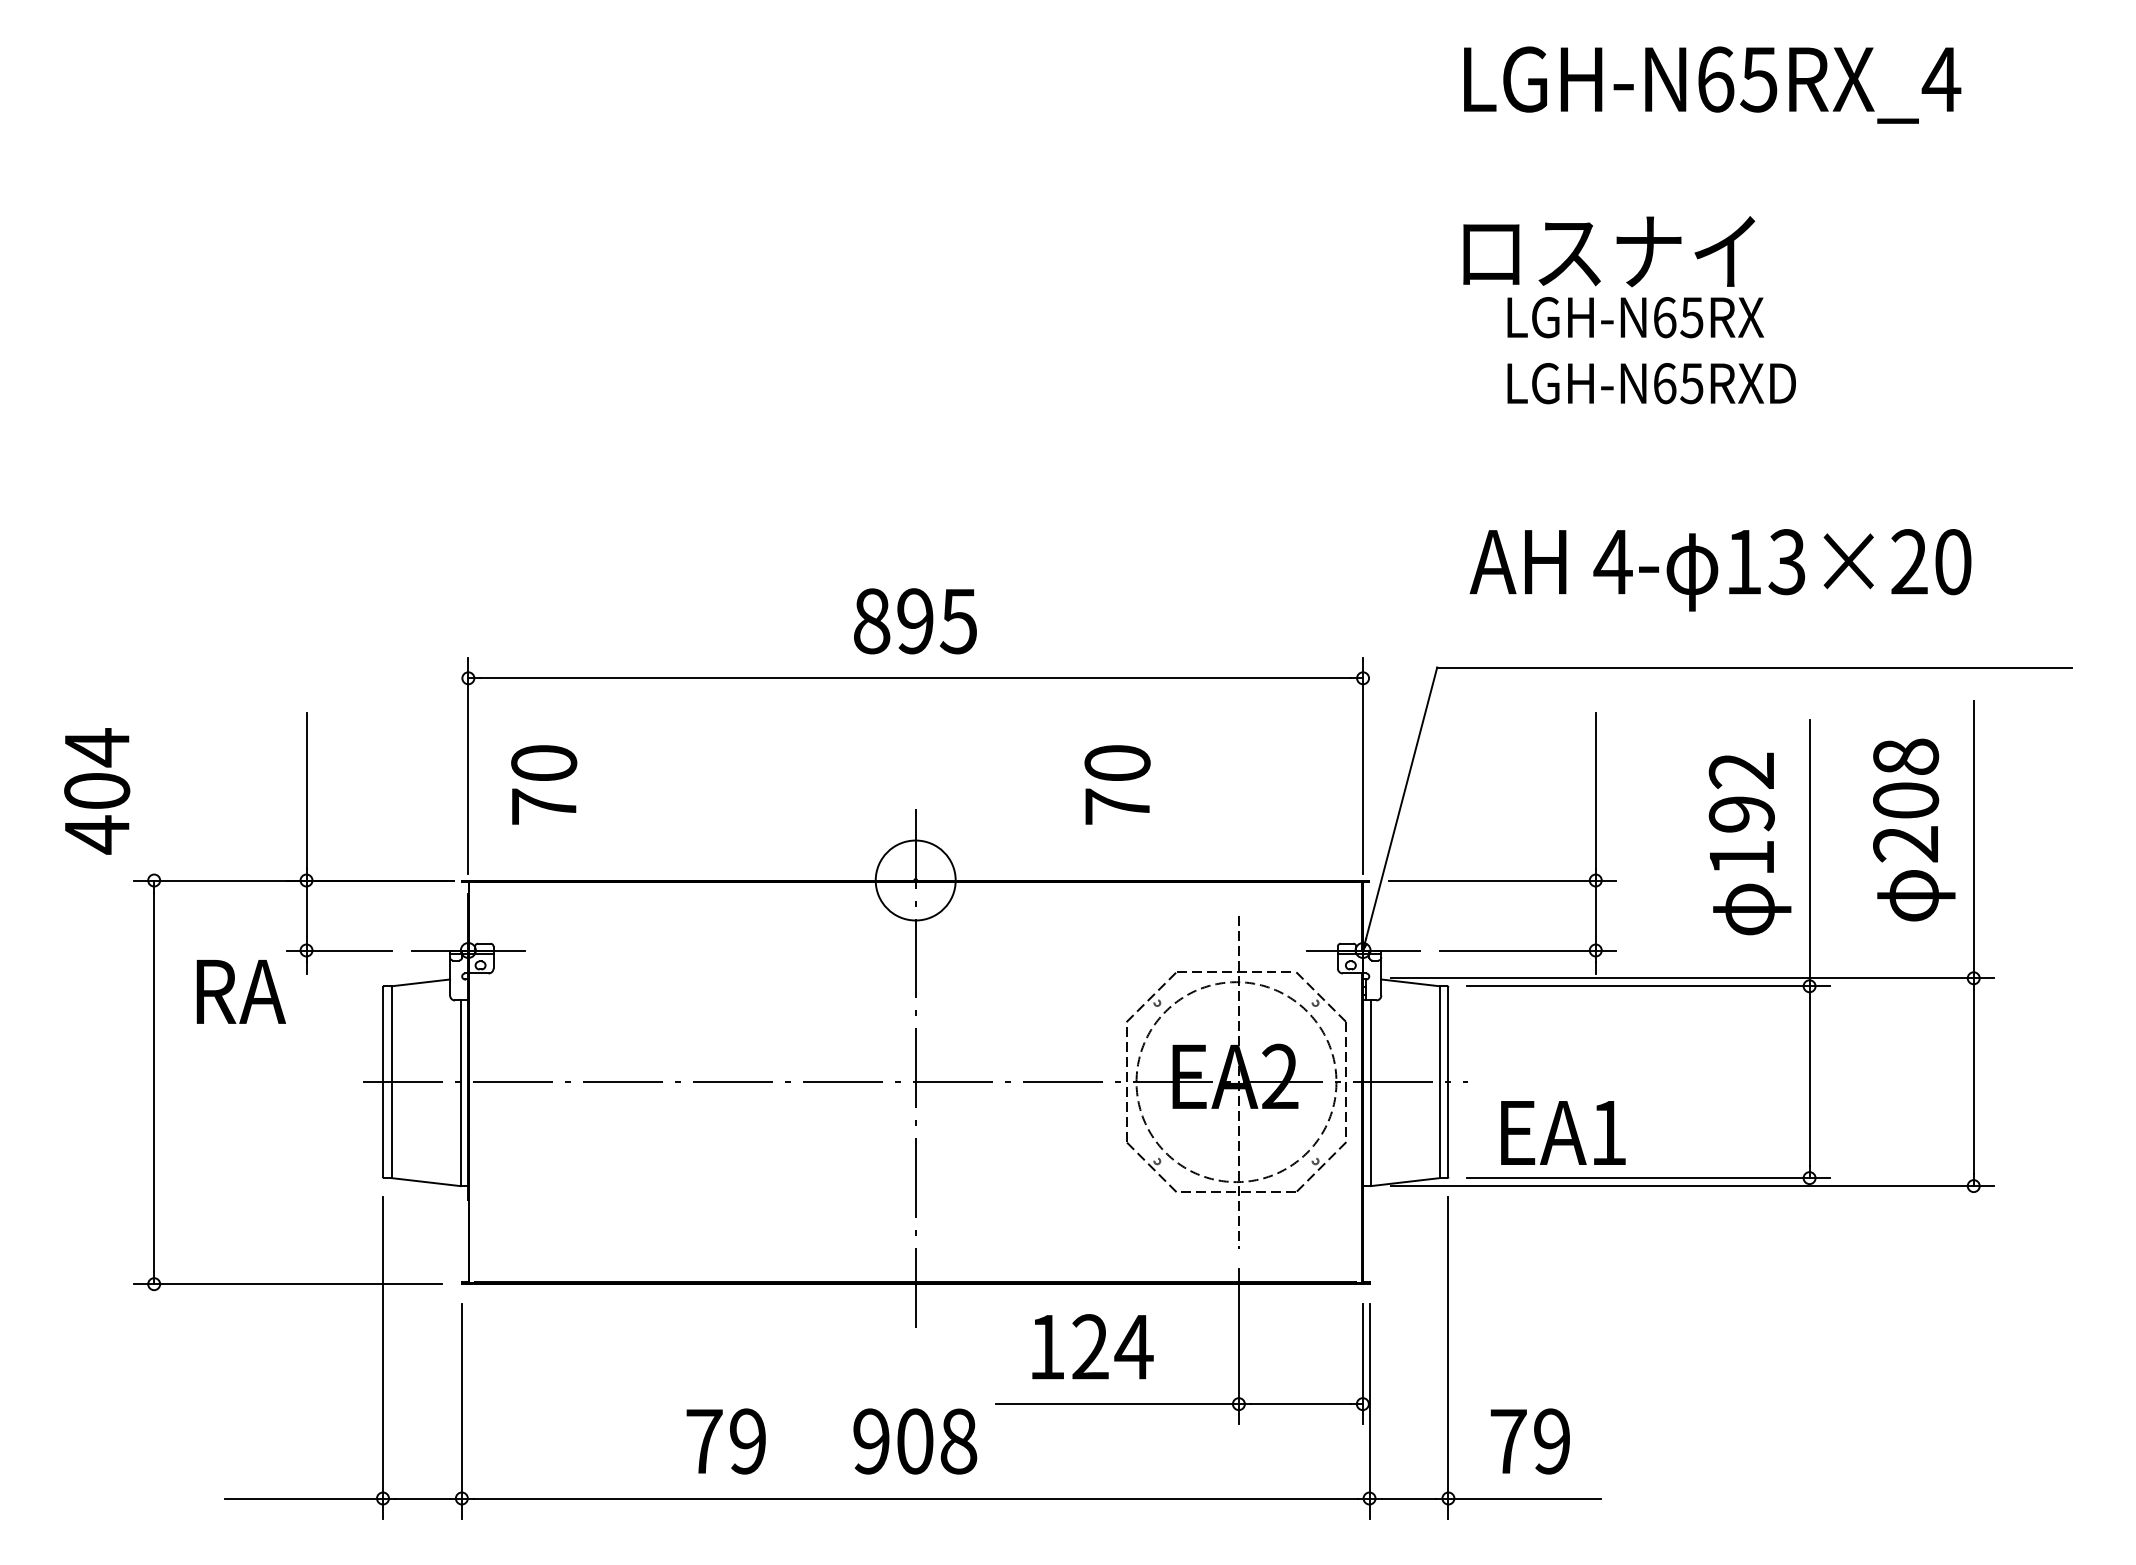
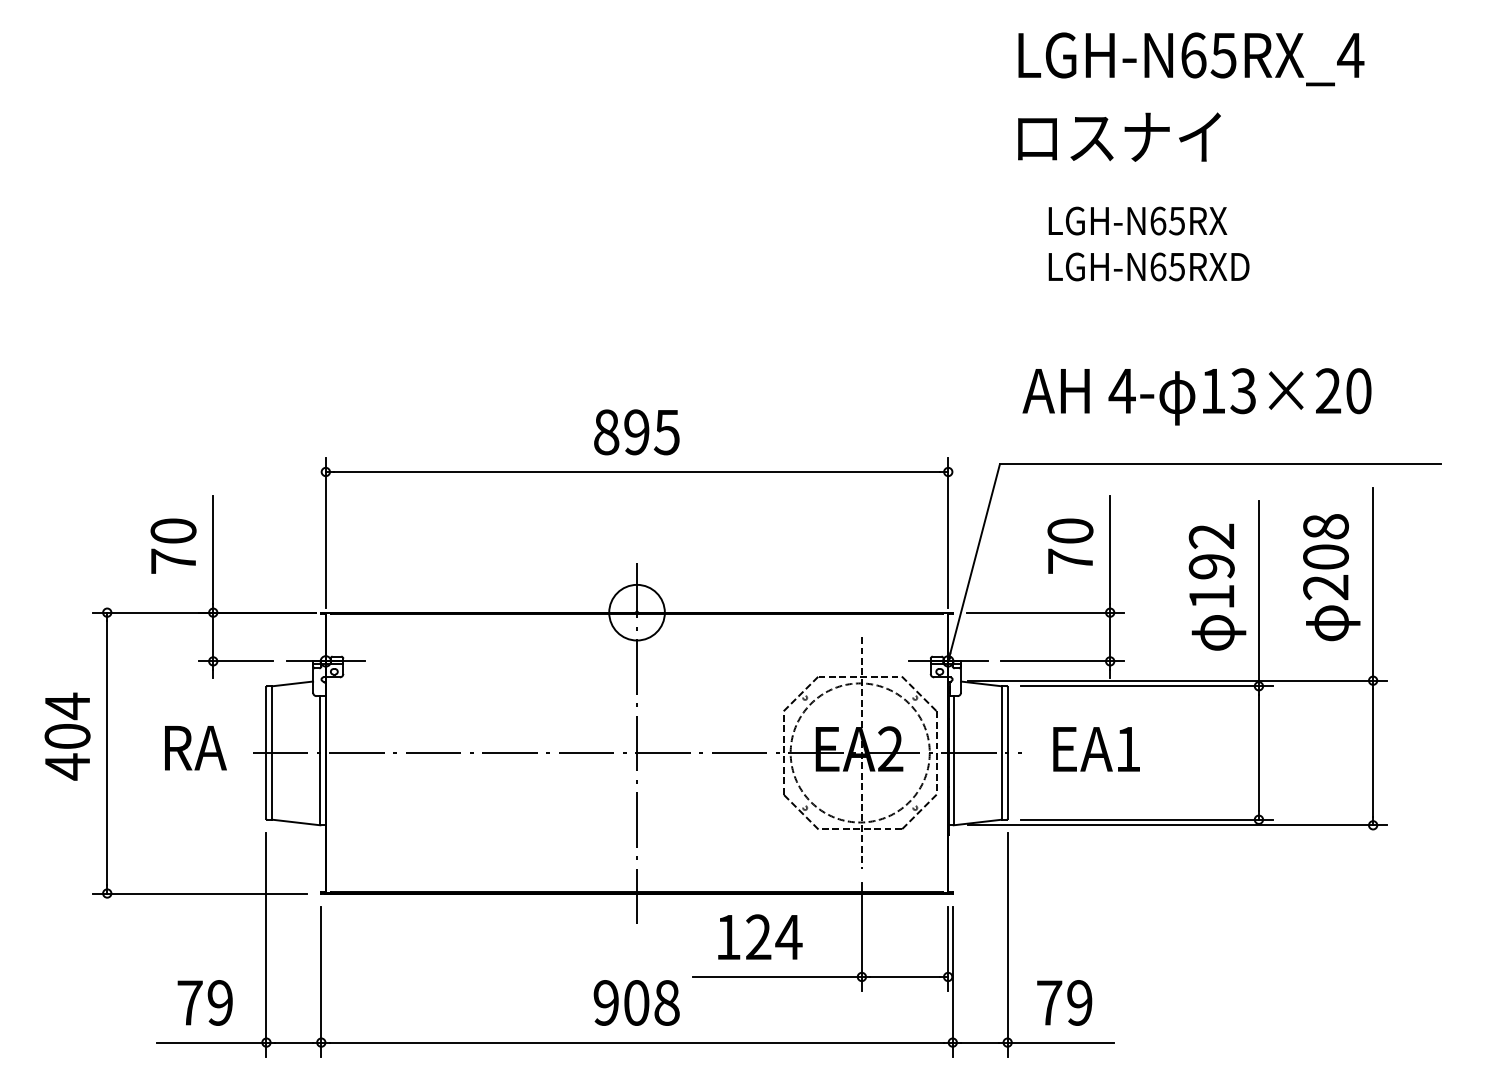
text: (1609, 250) -> (1119, 136), moved
text: (544, 783) -> (173, 545), moved
text: (1117, 783) -> (1070, 545), moved
text: (97, 791) -> (67, 736), moved
text: (240, 992) -> (195, 748), moved
text: (1563, 1133) -> (1096, 749), moved
text: (725, 1440) -> (204, 1002), moved

